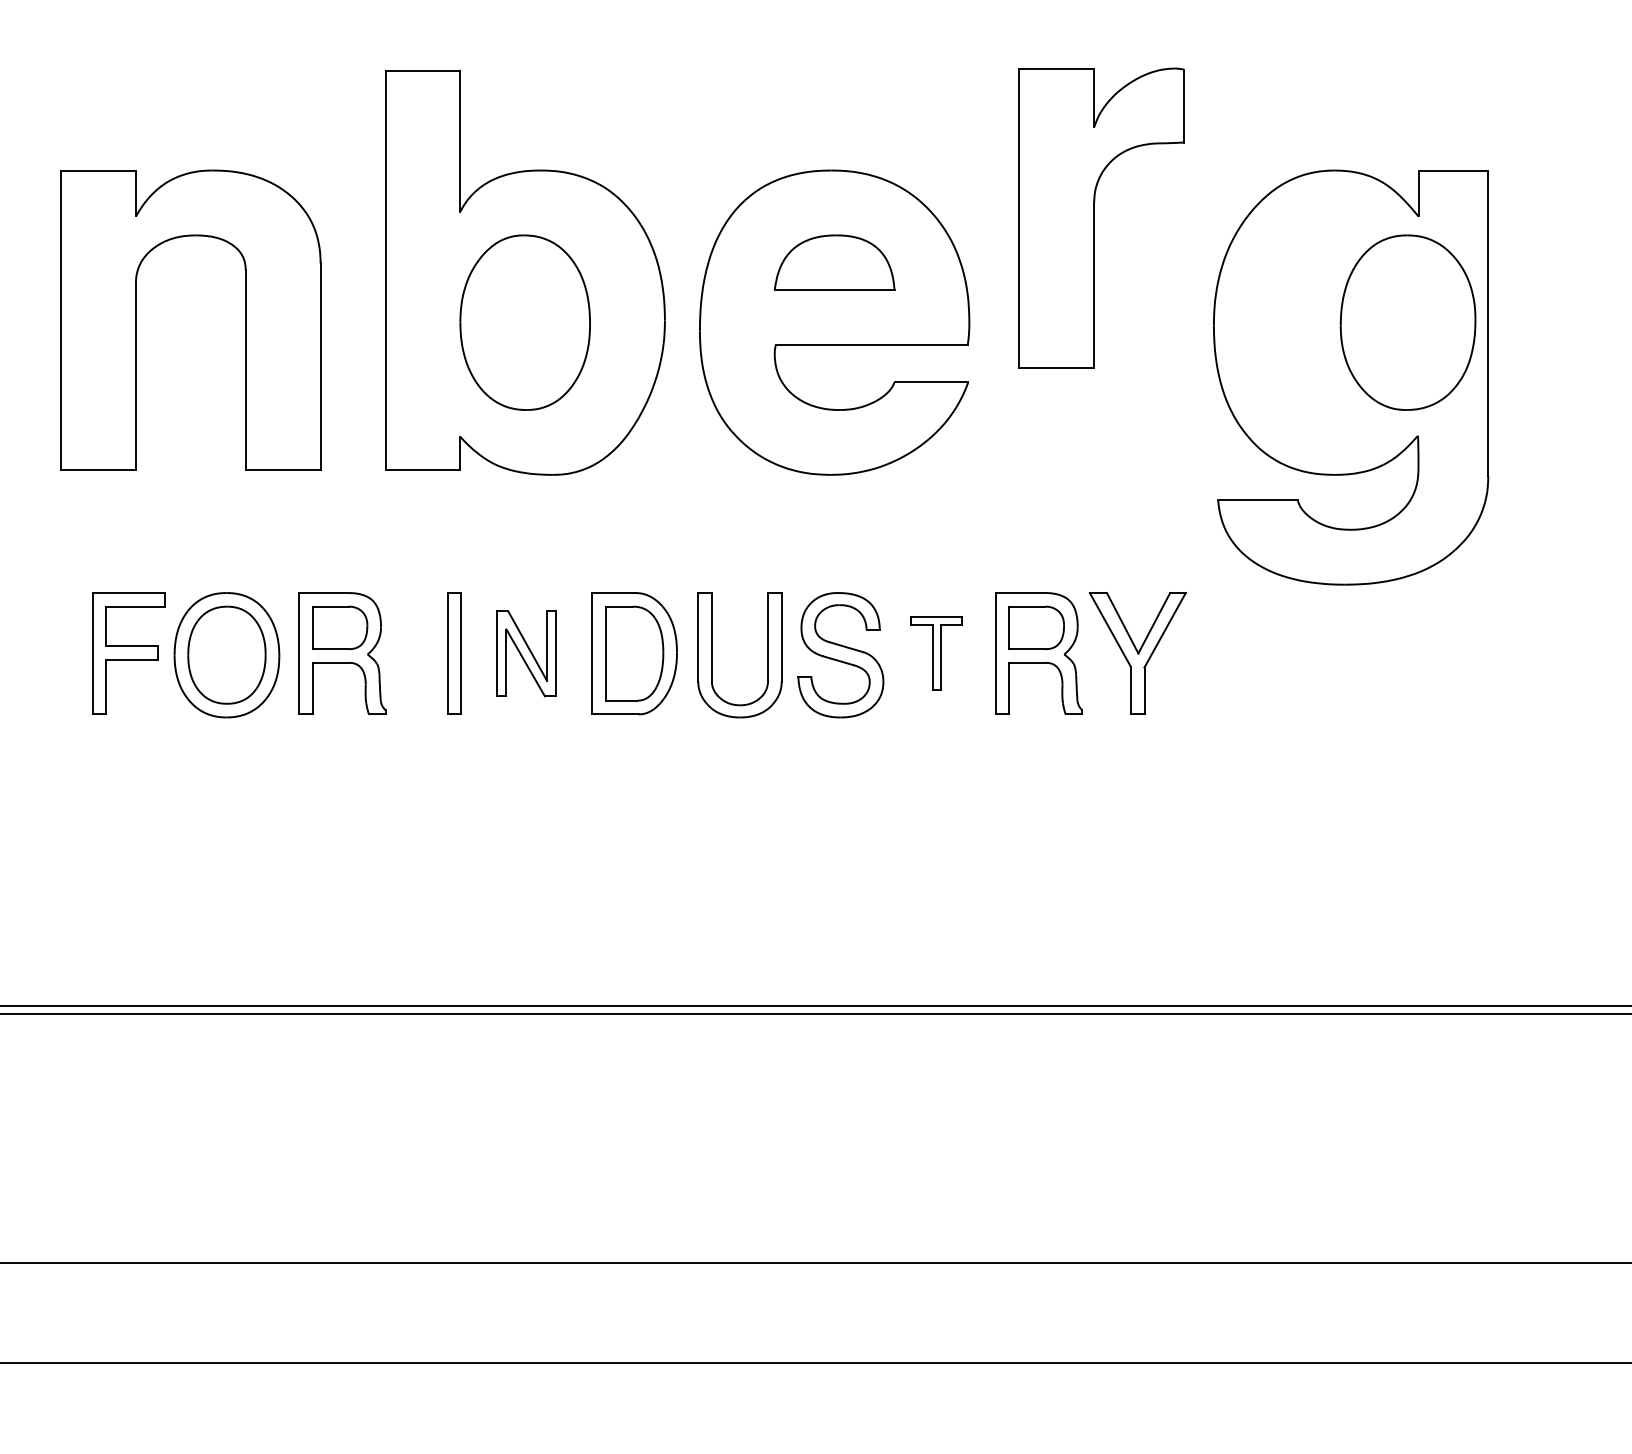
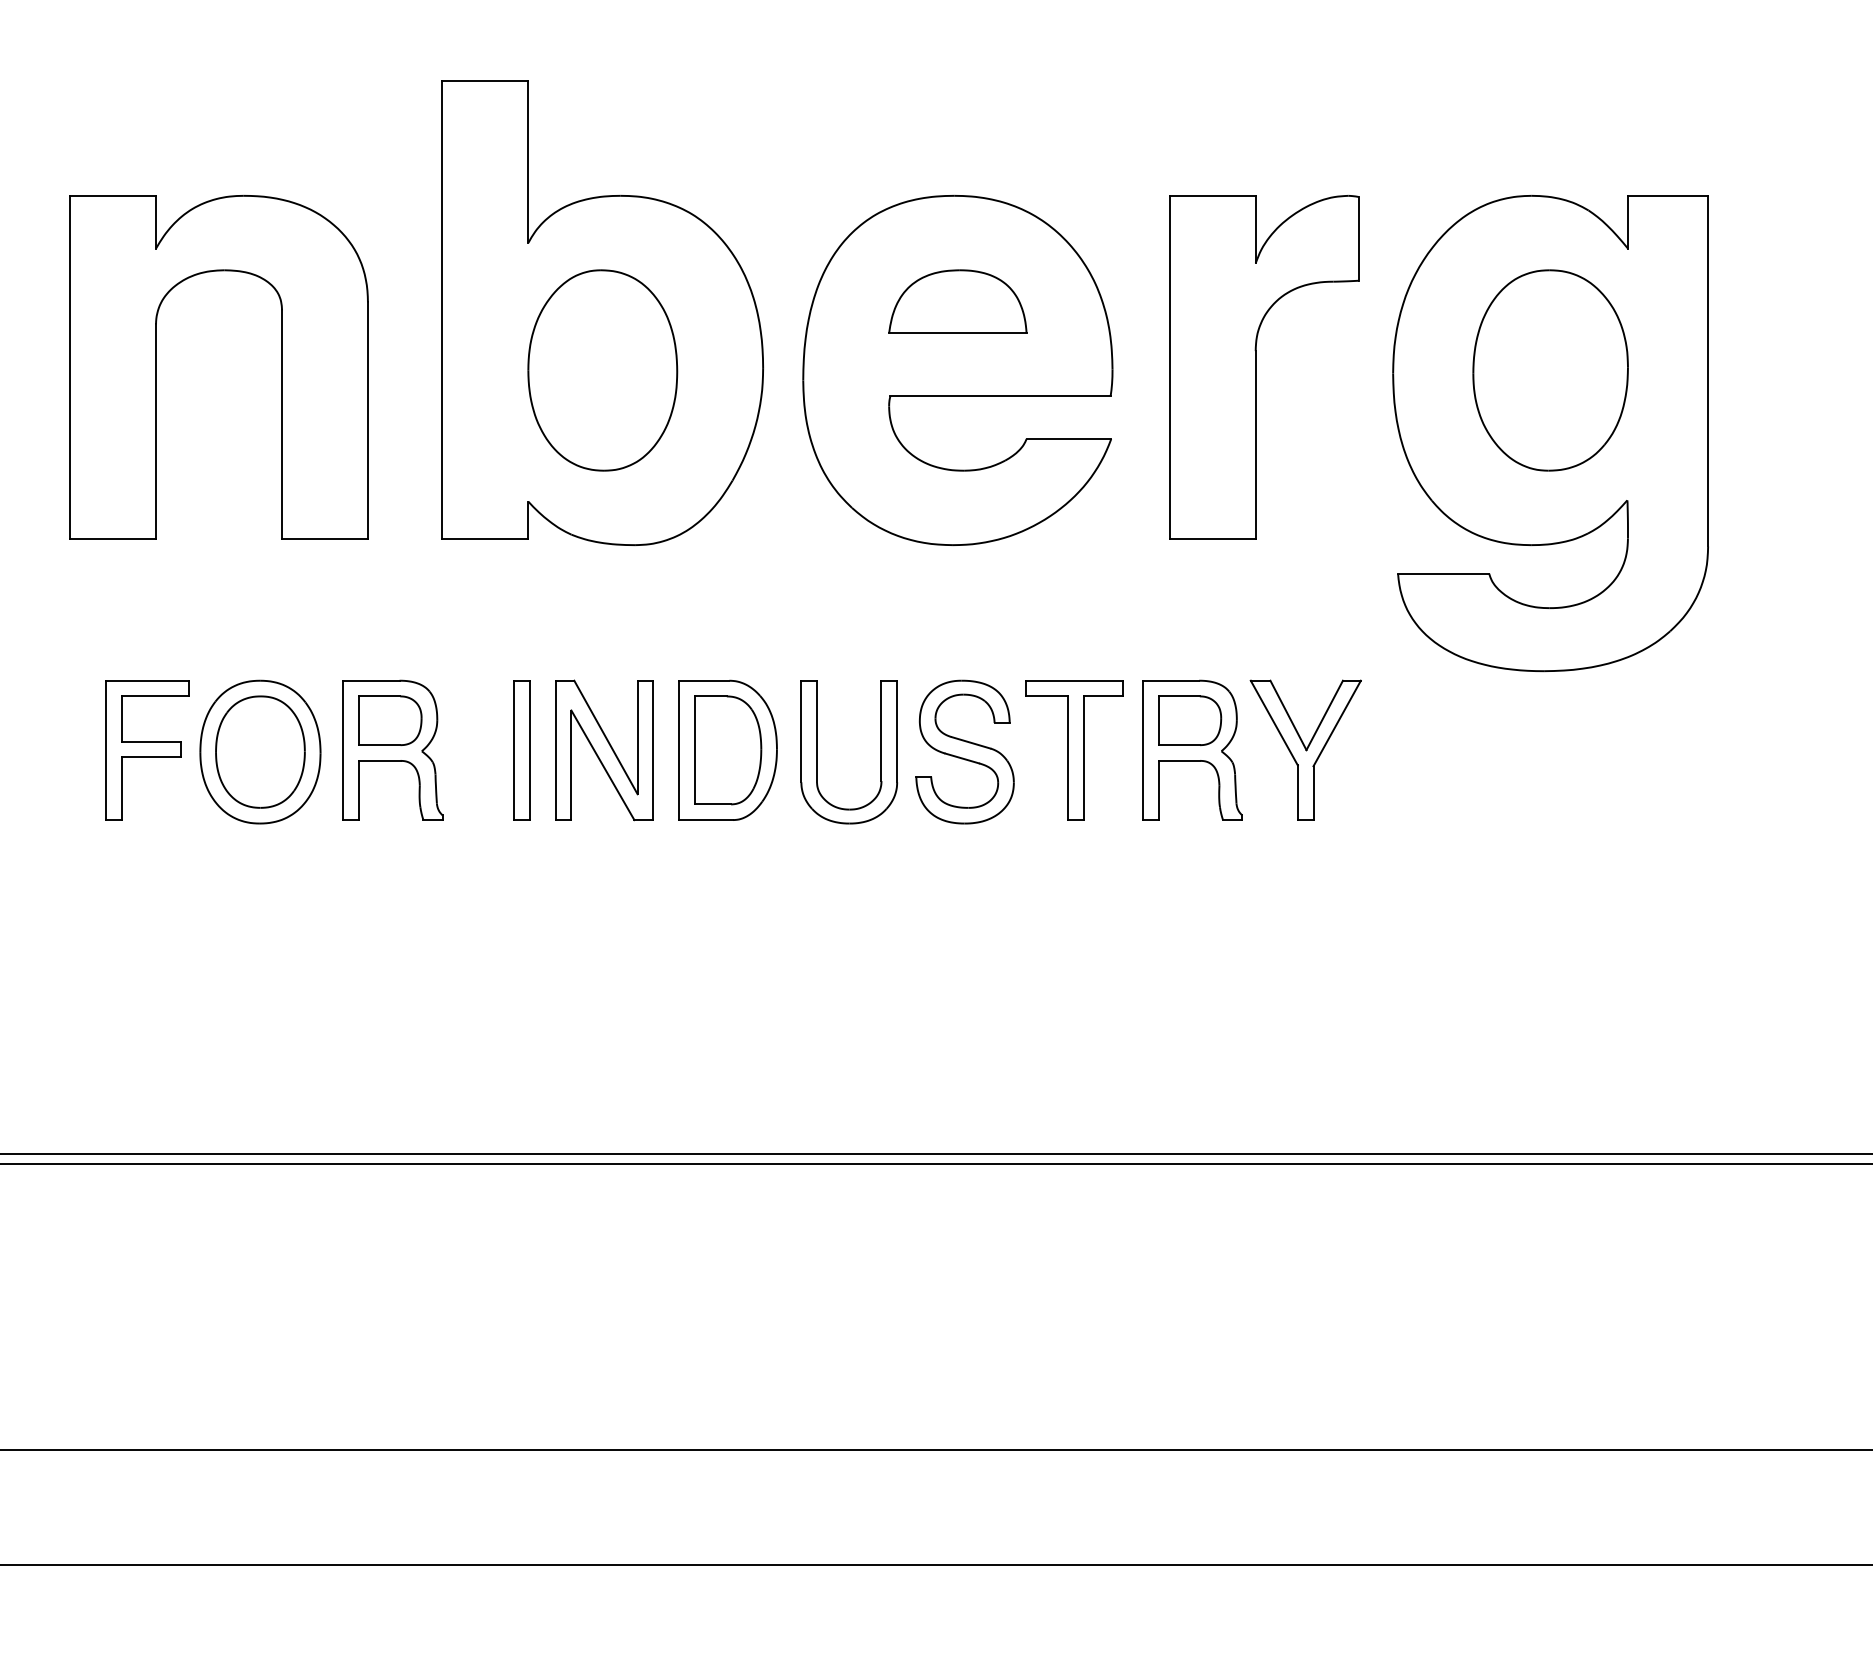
part: (1094, 217) -> (1256, 366), moved
part: (1407, 322) -> (1549, 370), moved
part: (526, 653) -> (604, 750), size x1.43
part: (936, 653) -> (1074, 750), size x1.67

